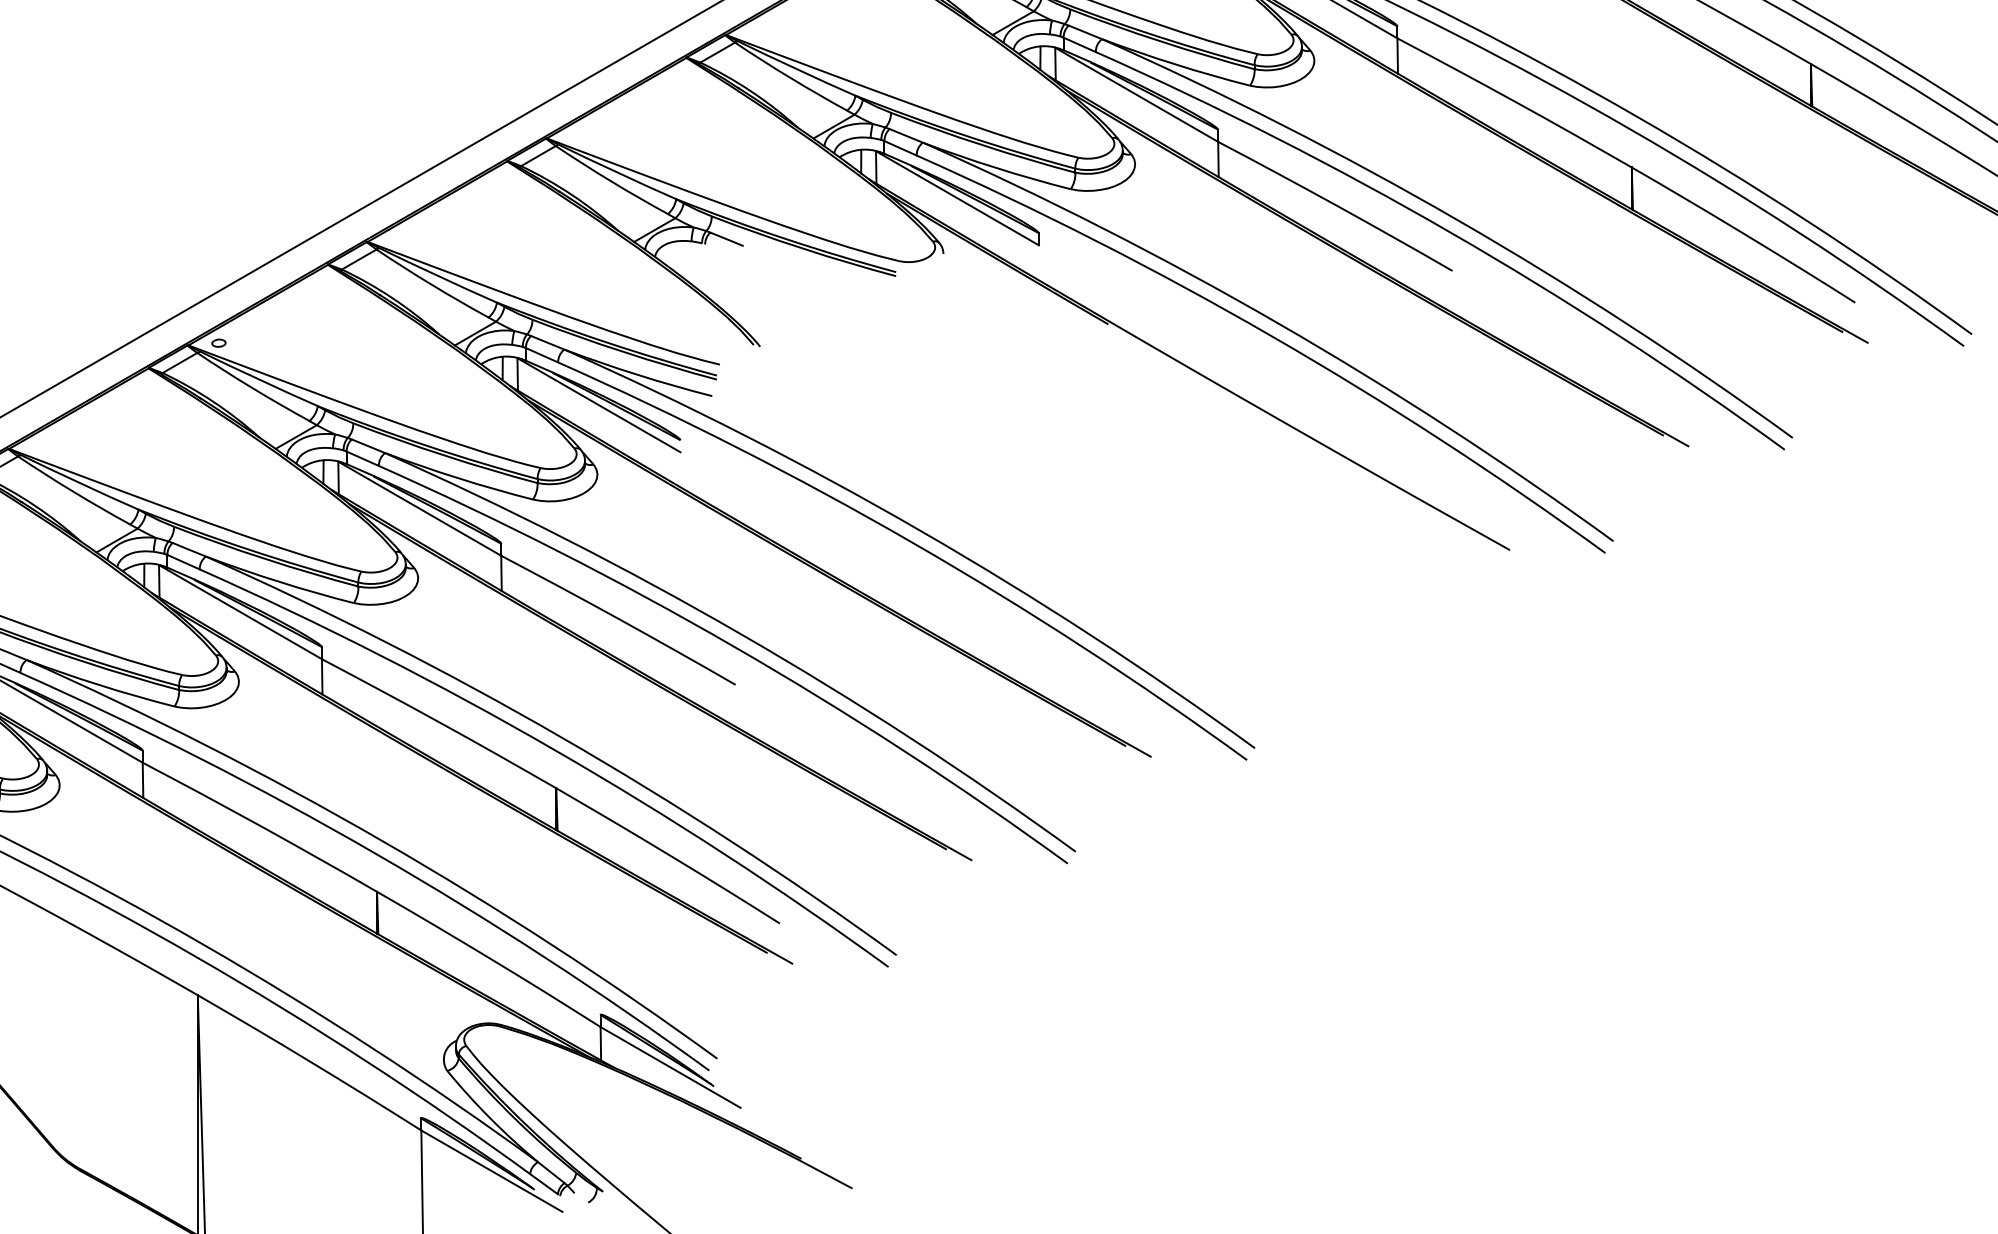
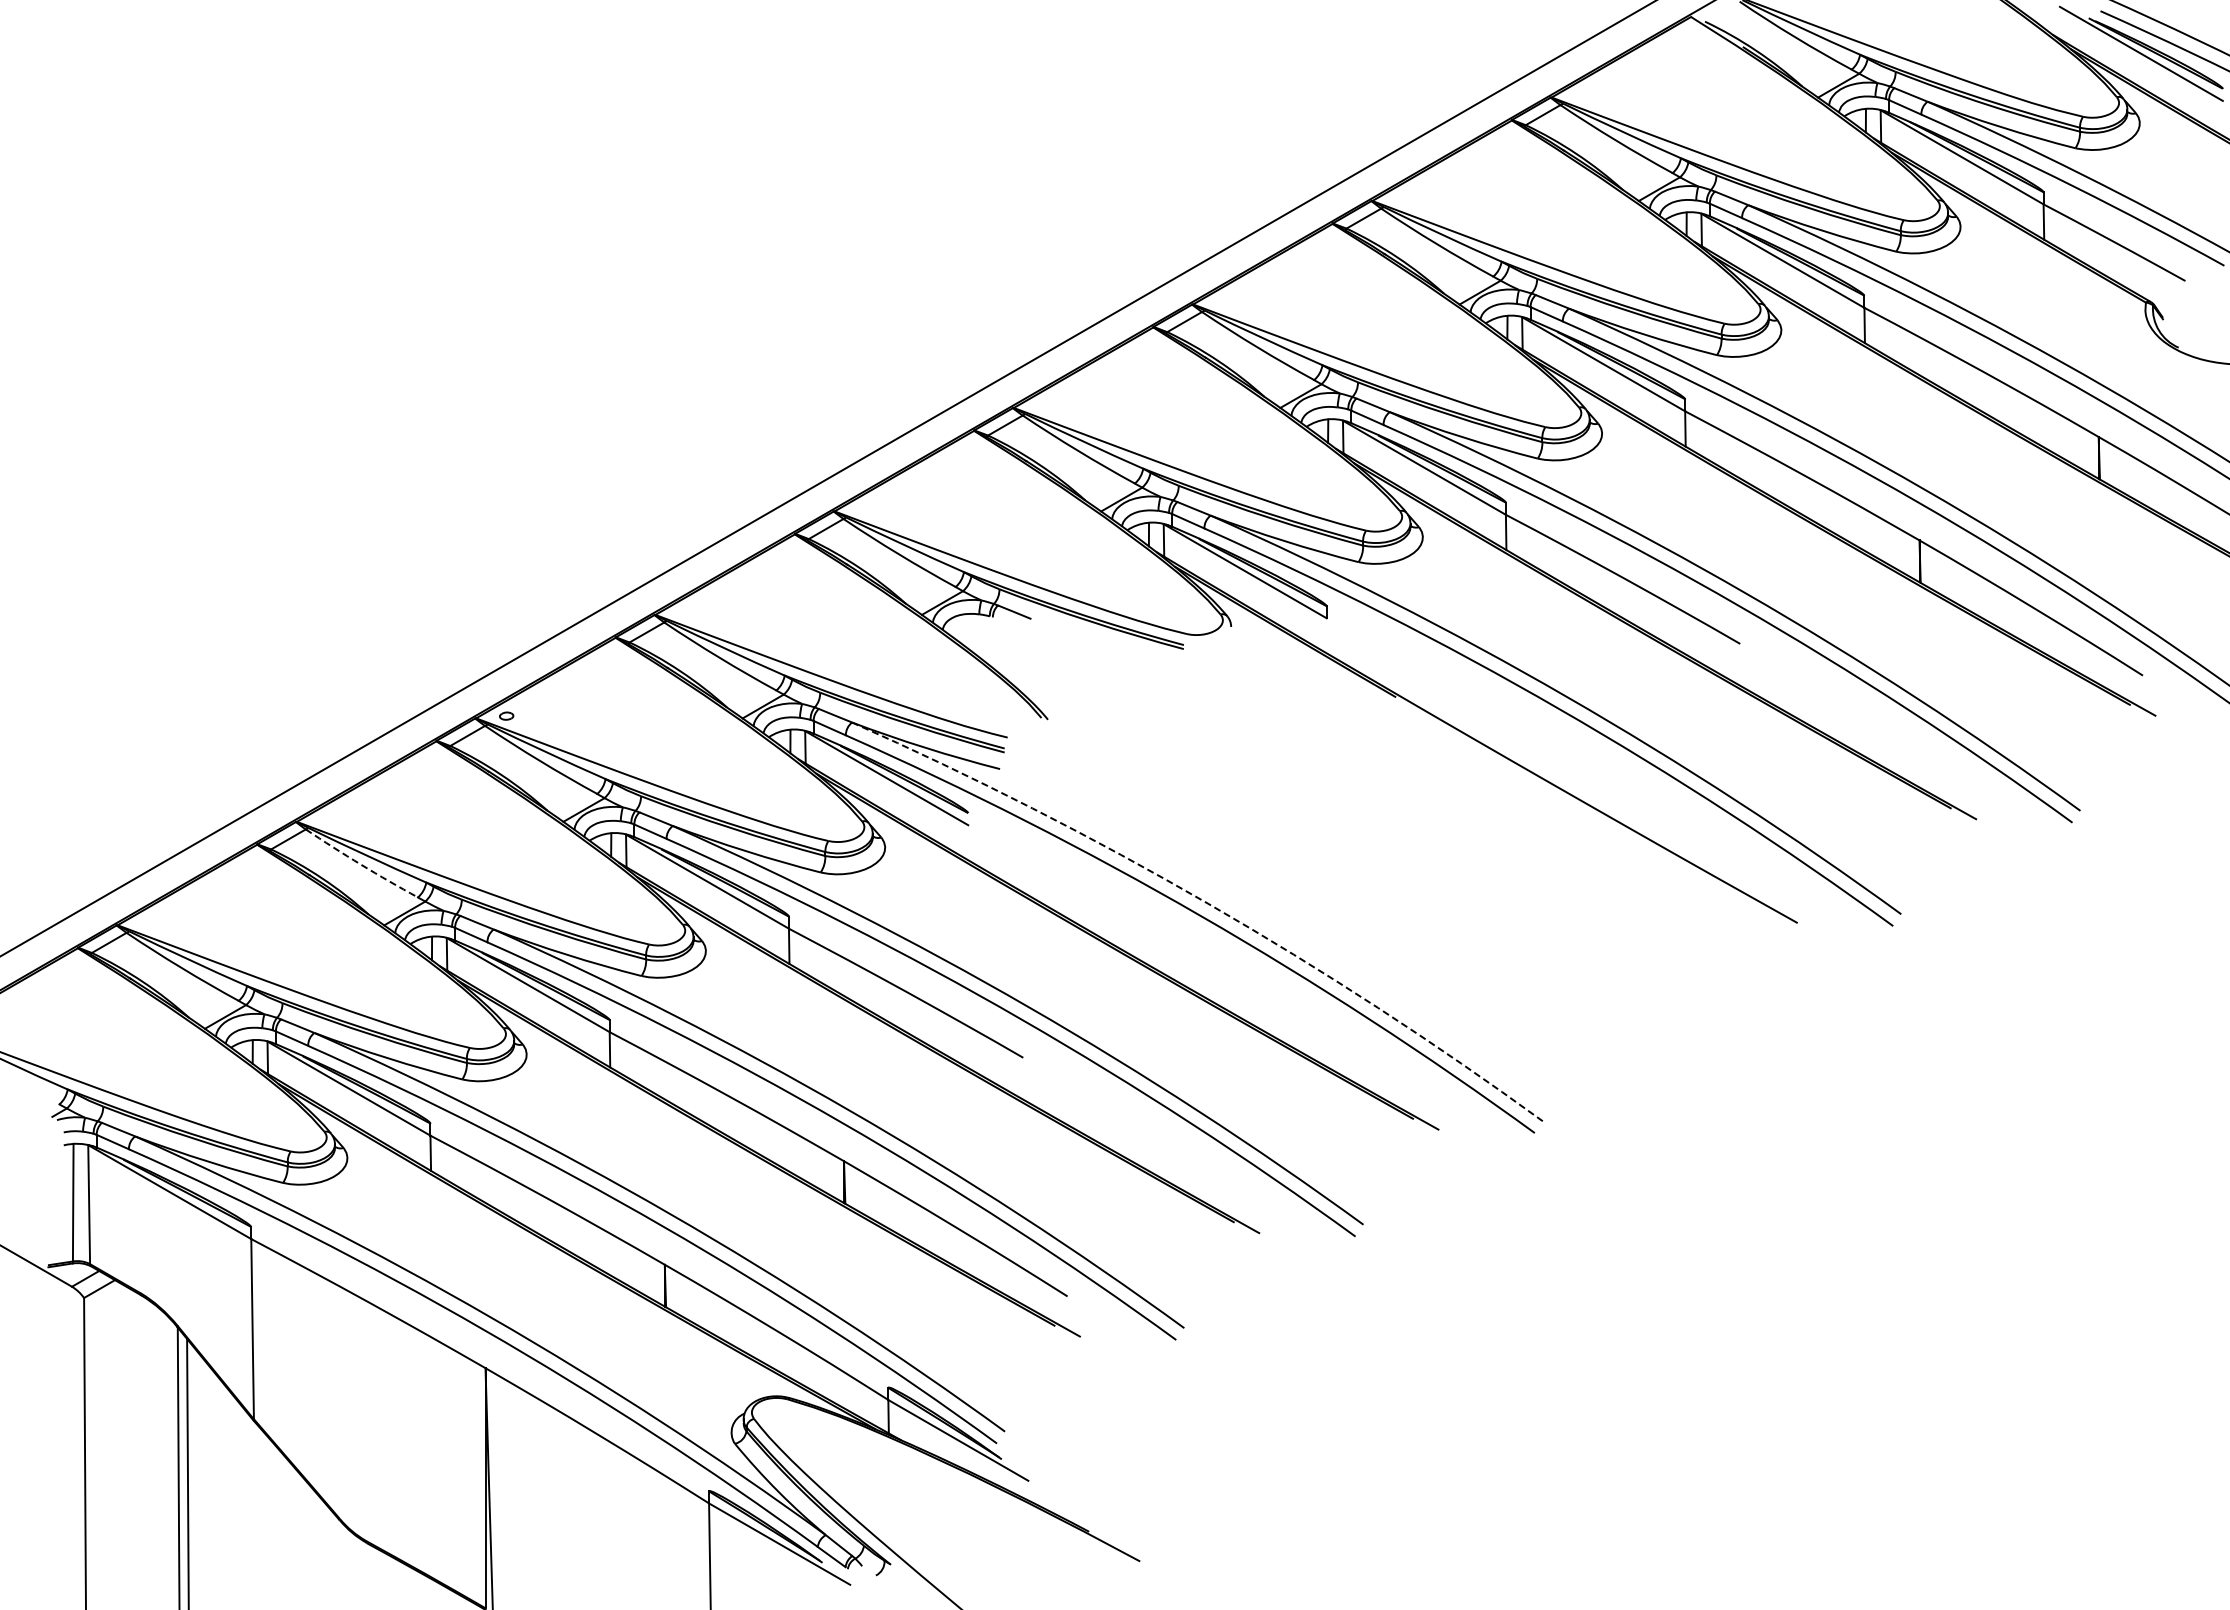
arc: (73, 491) -> (361, 864), solid -> dashed
arc: (919, 530) -> (1207, 903), solid -> dashed

